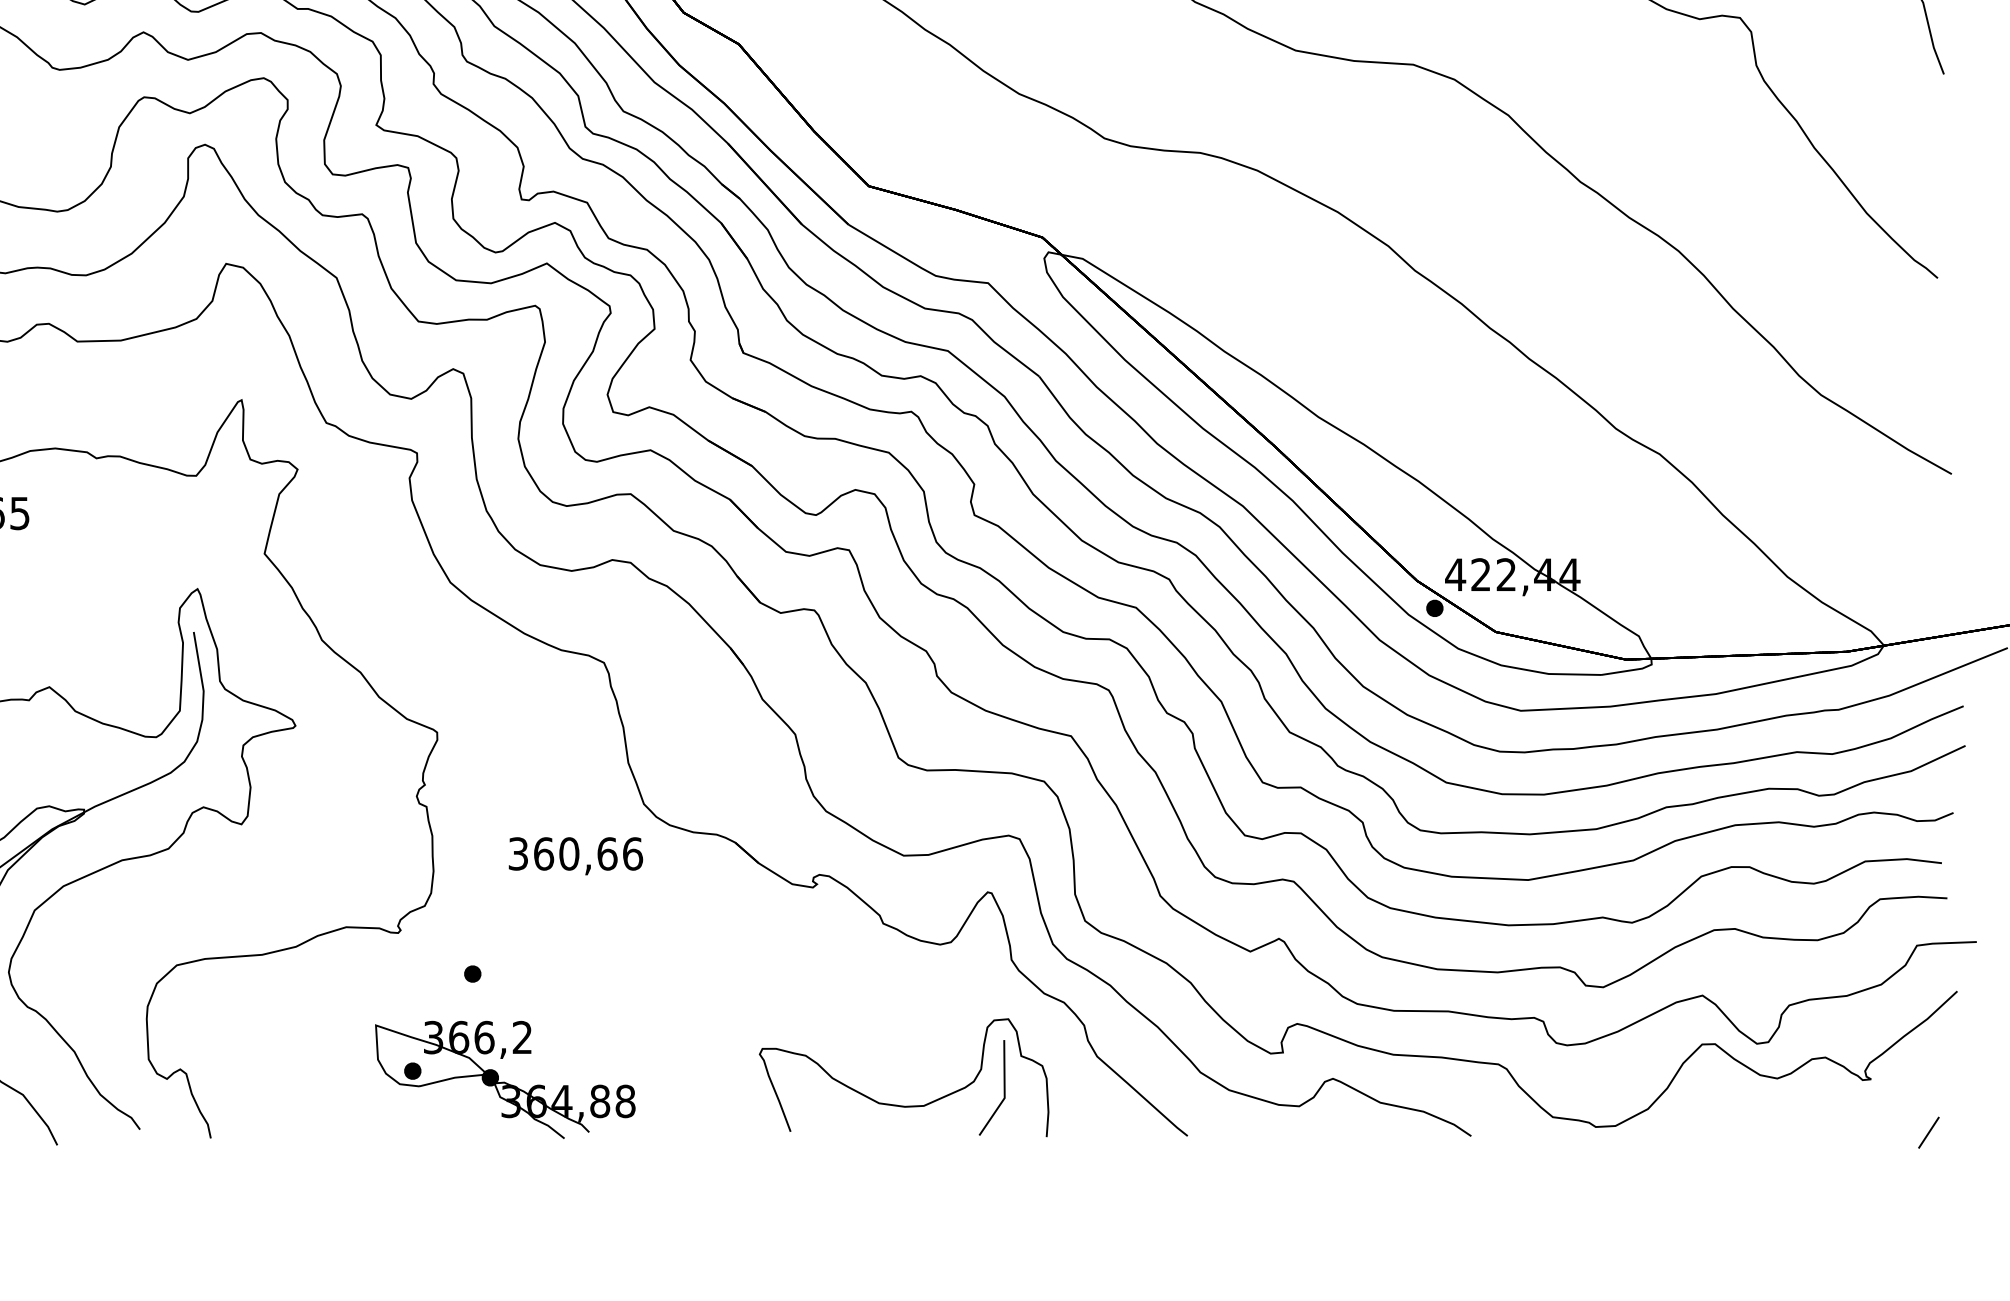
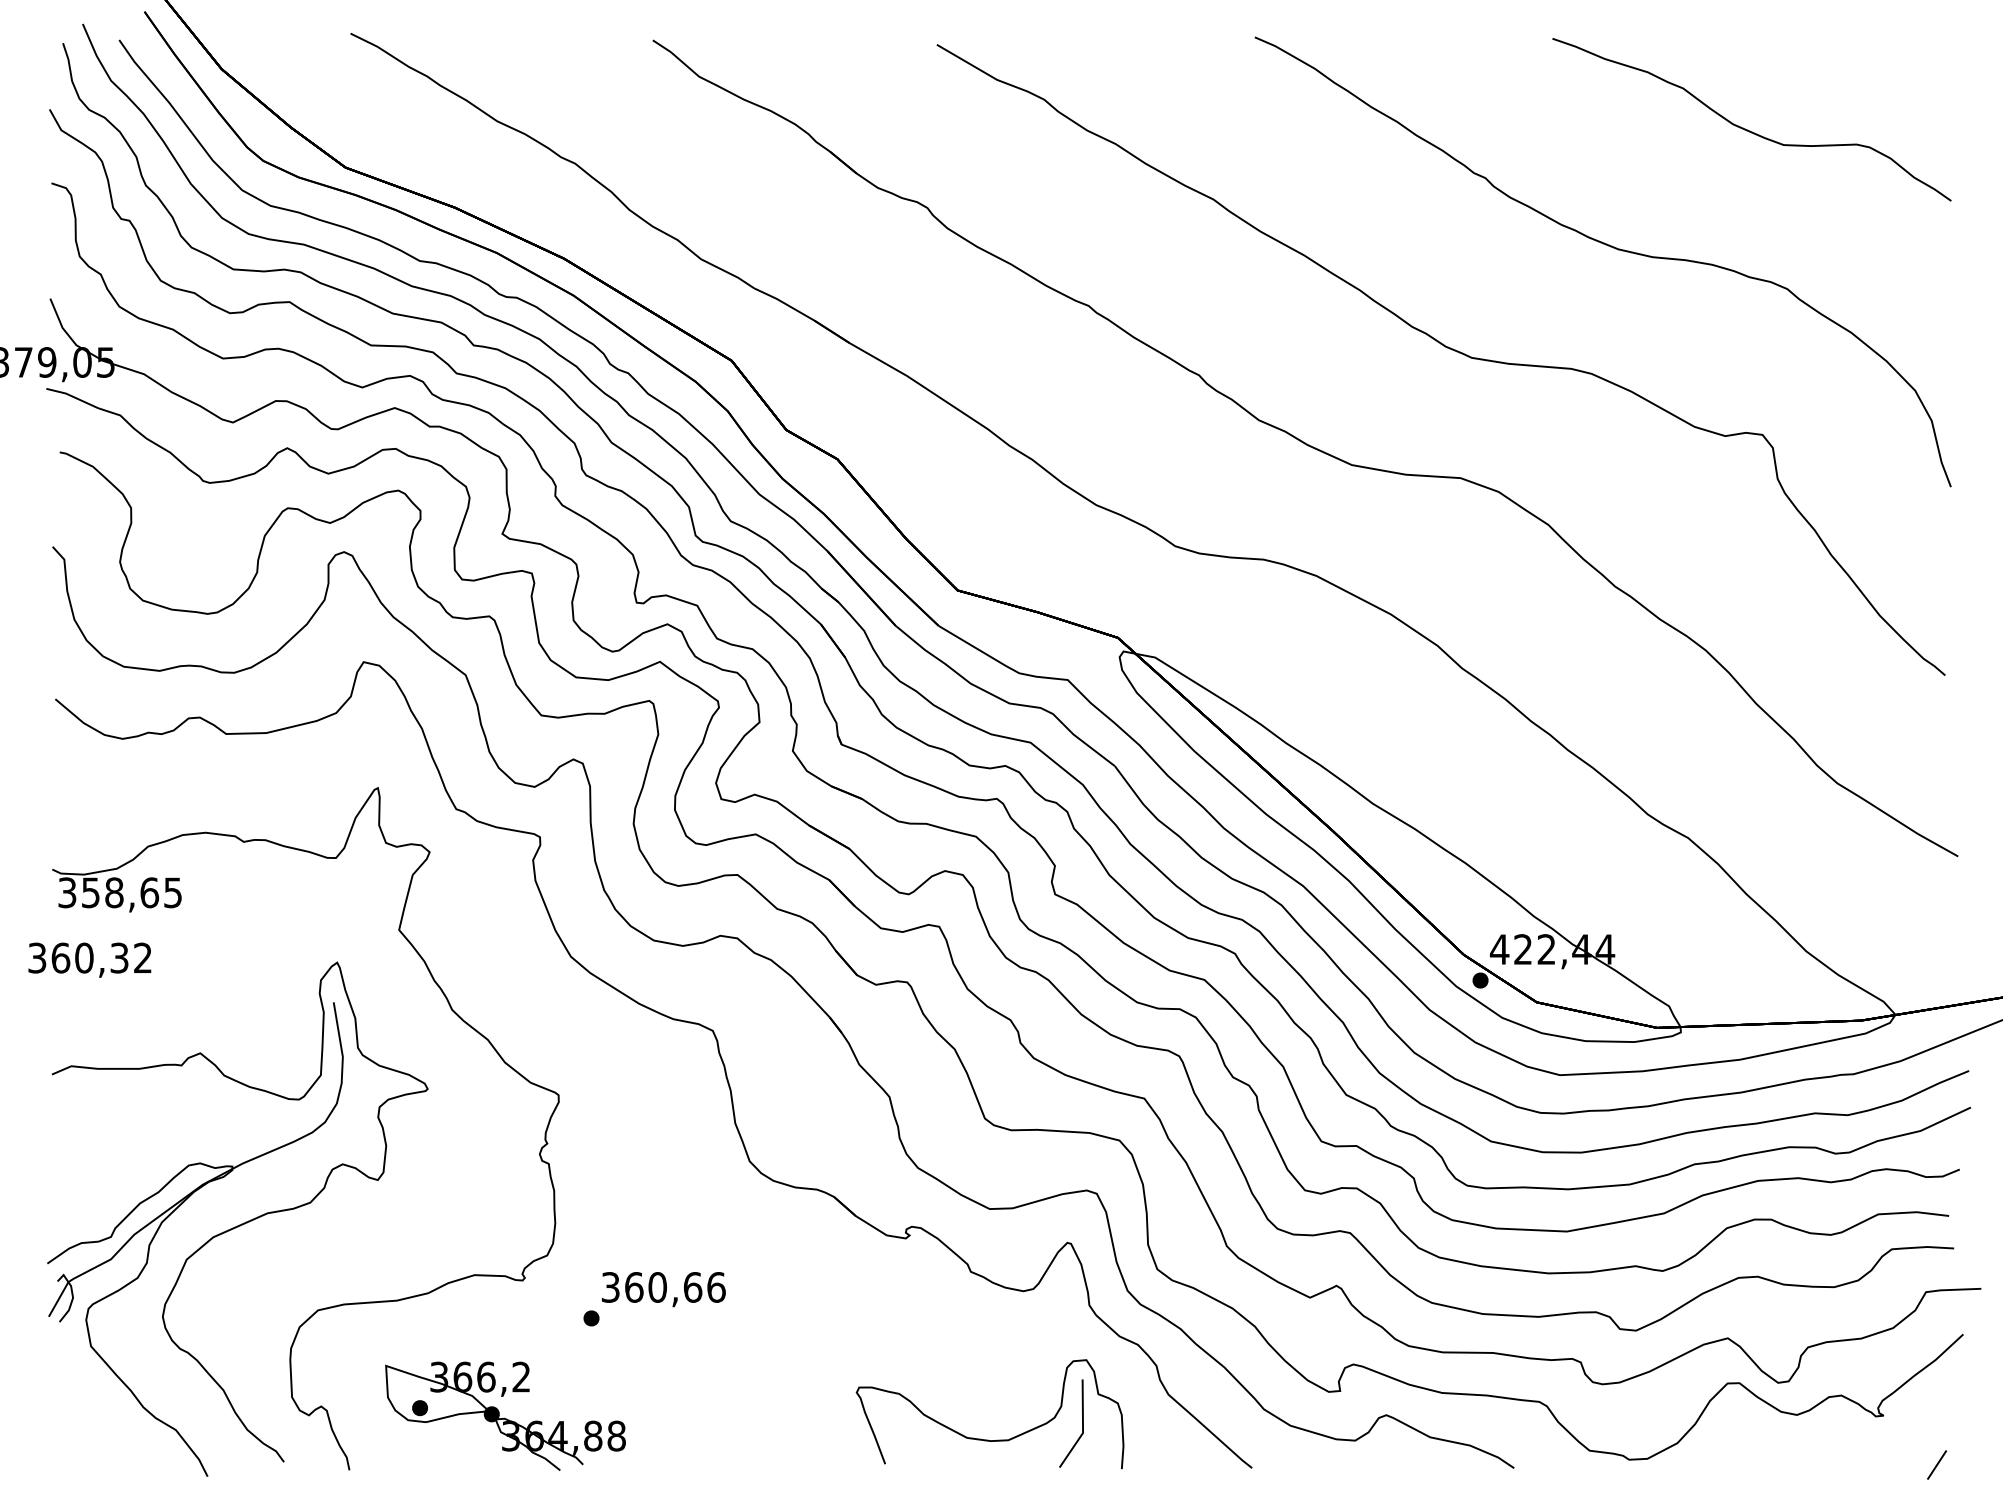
text: (575, 856) -> (663, 1289), moved
part: (505, 1079) -> (505, 1415), moved

